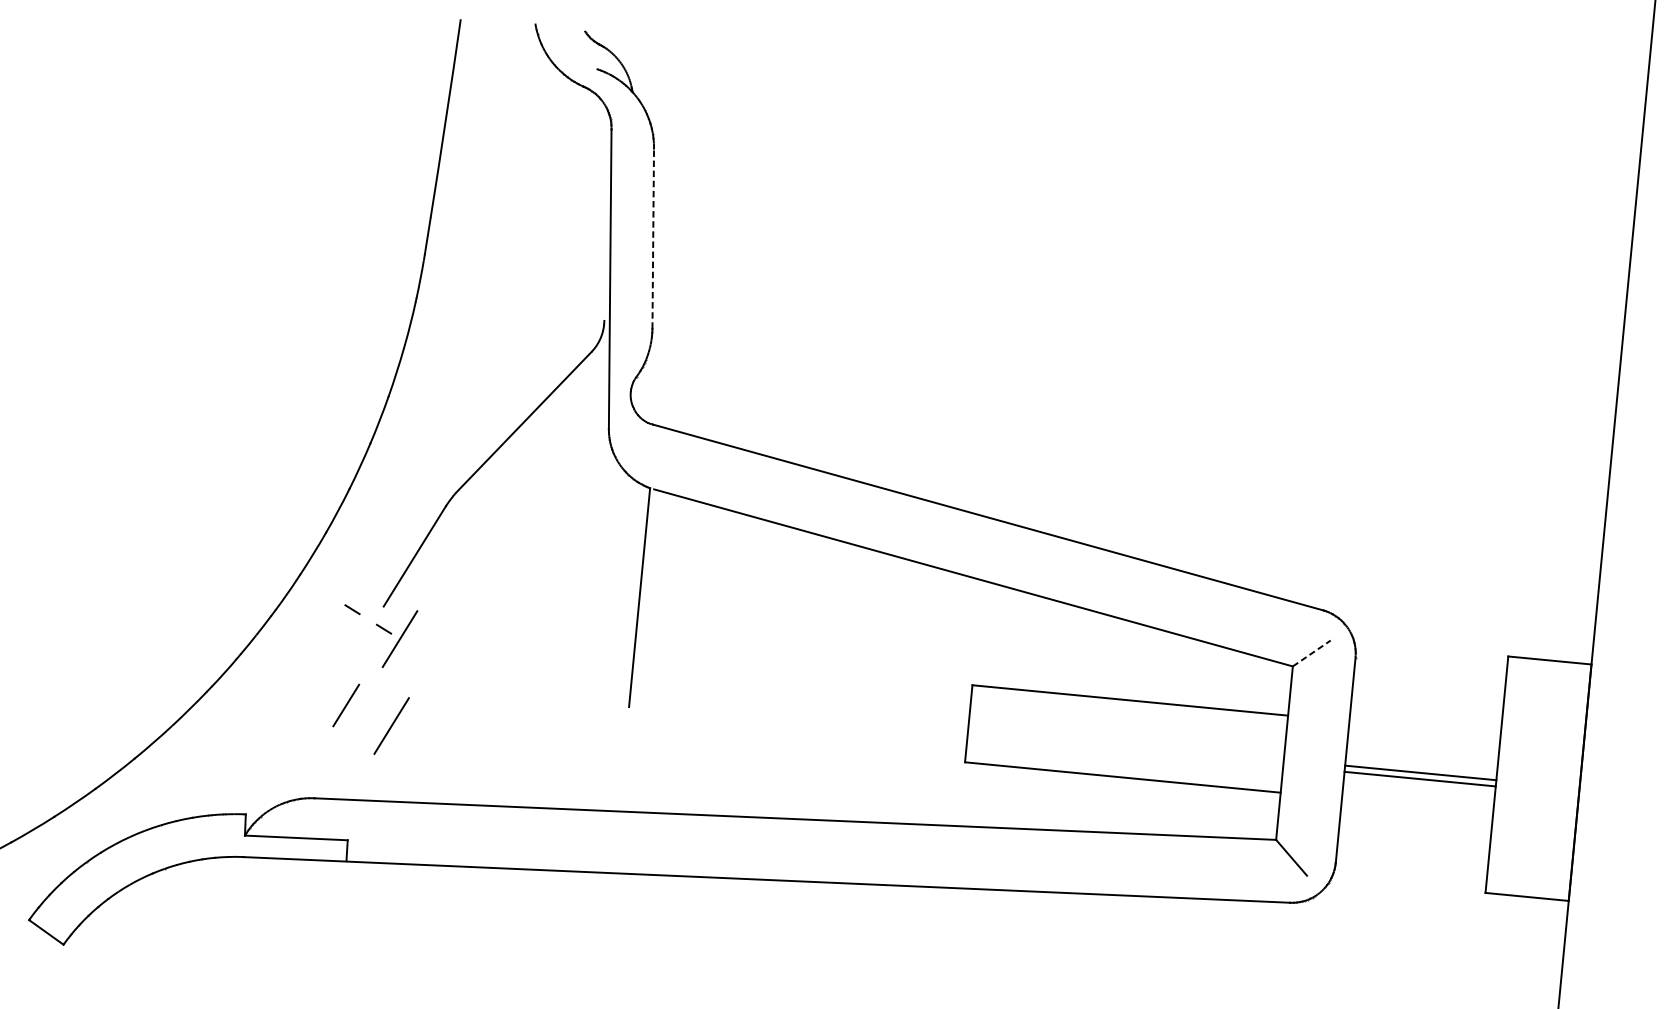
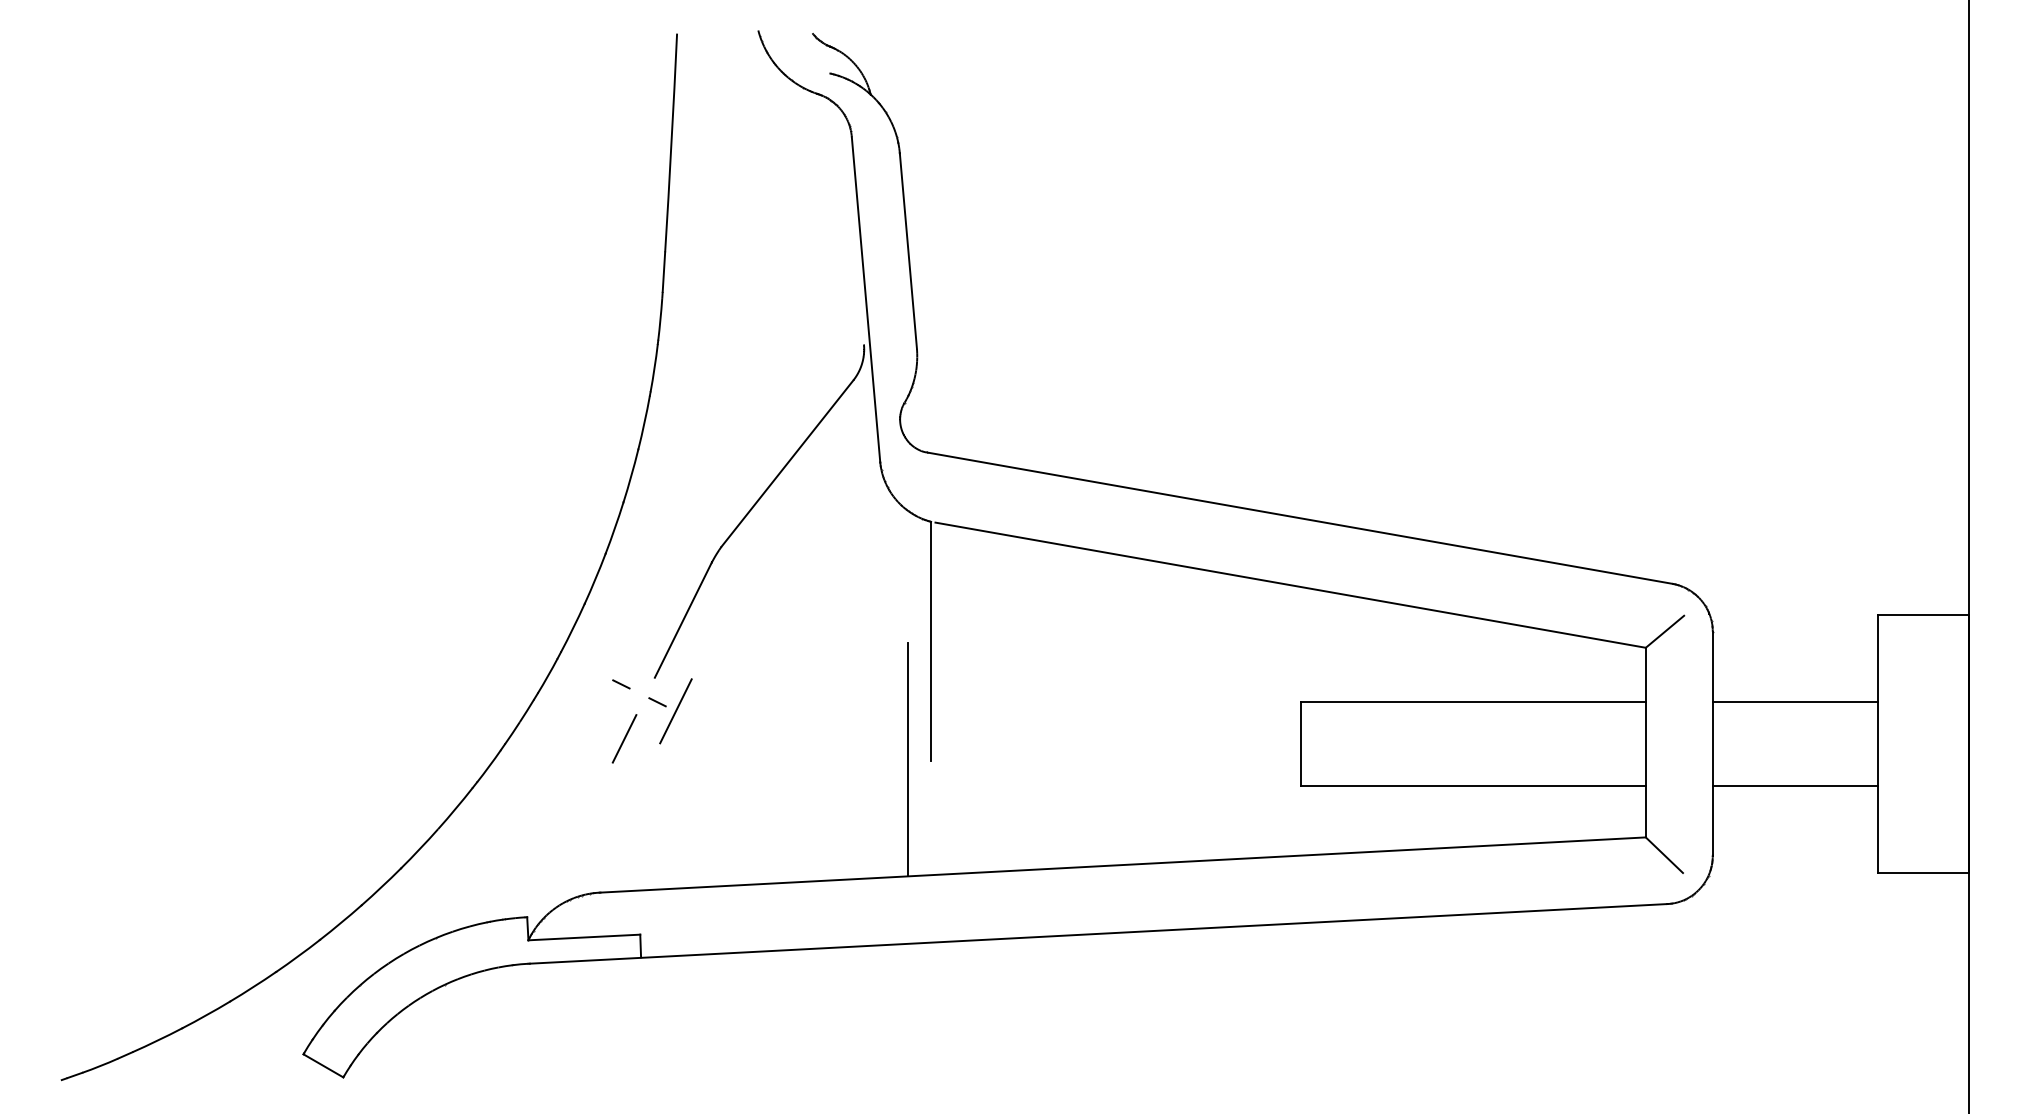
line: (653, 238) -> (908, 250), dashed -> solid
line: (1311, 653) -> (1664, 631), dashed -> solid
line: (607, 703) -> (907, 759), added
line: (346, 705) -> (624, 738), moved
line: (391, 726) -> (675, 806), removed
line: (1420, 772) -> (1795, 785), moved
line: (1420, 779) -> (1795, 701), moved

